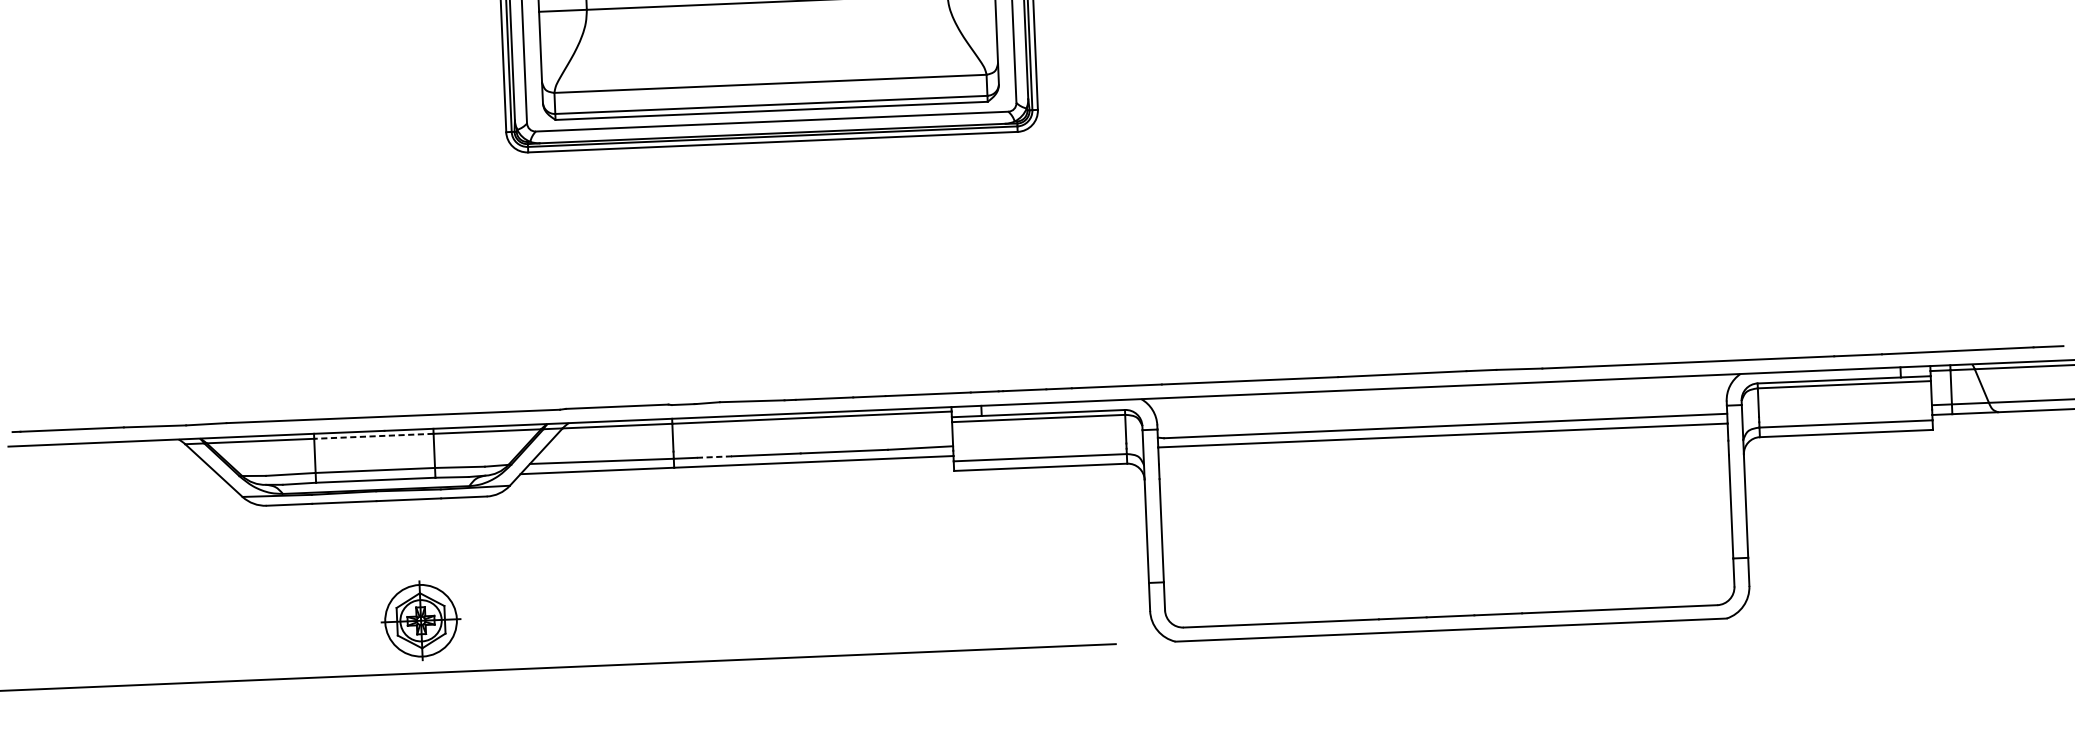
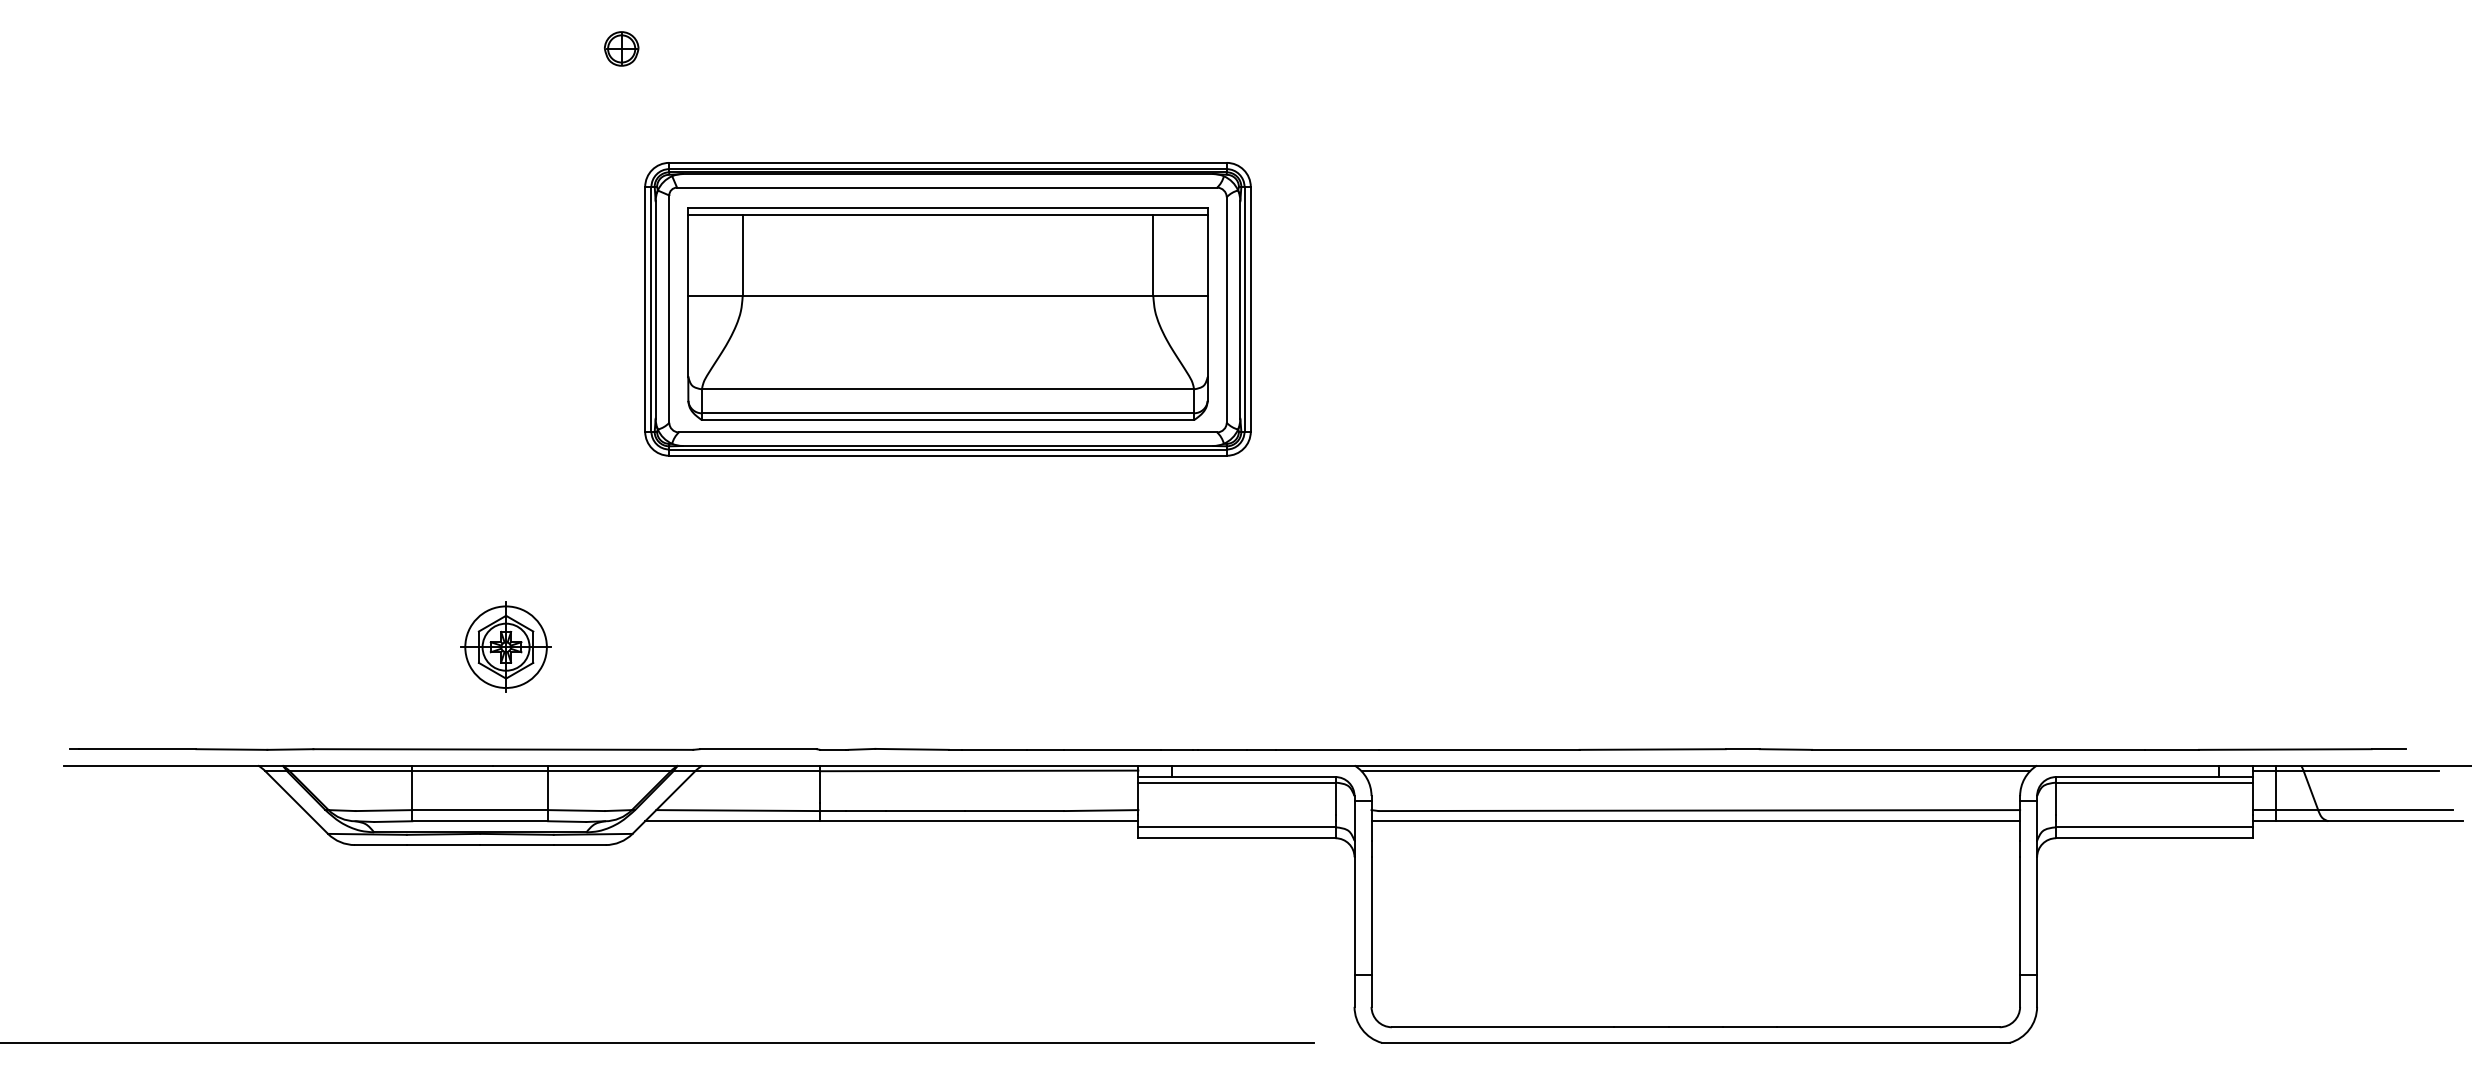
line: (1440, 391) -> (1695, 771), added
line: (374, 436) -> (480, 771), dashed -> solid
line: (713, 457) -> (865, 811), dashed -> solid
part: (420, 620) -> (505, 646), moved

